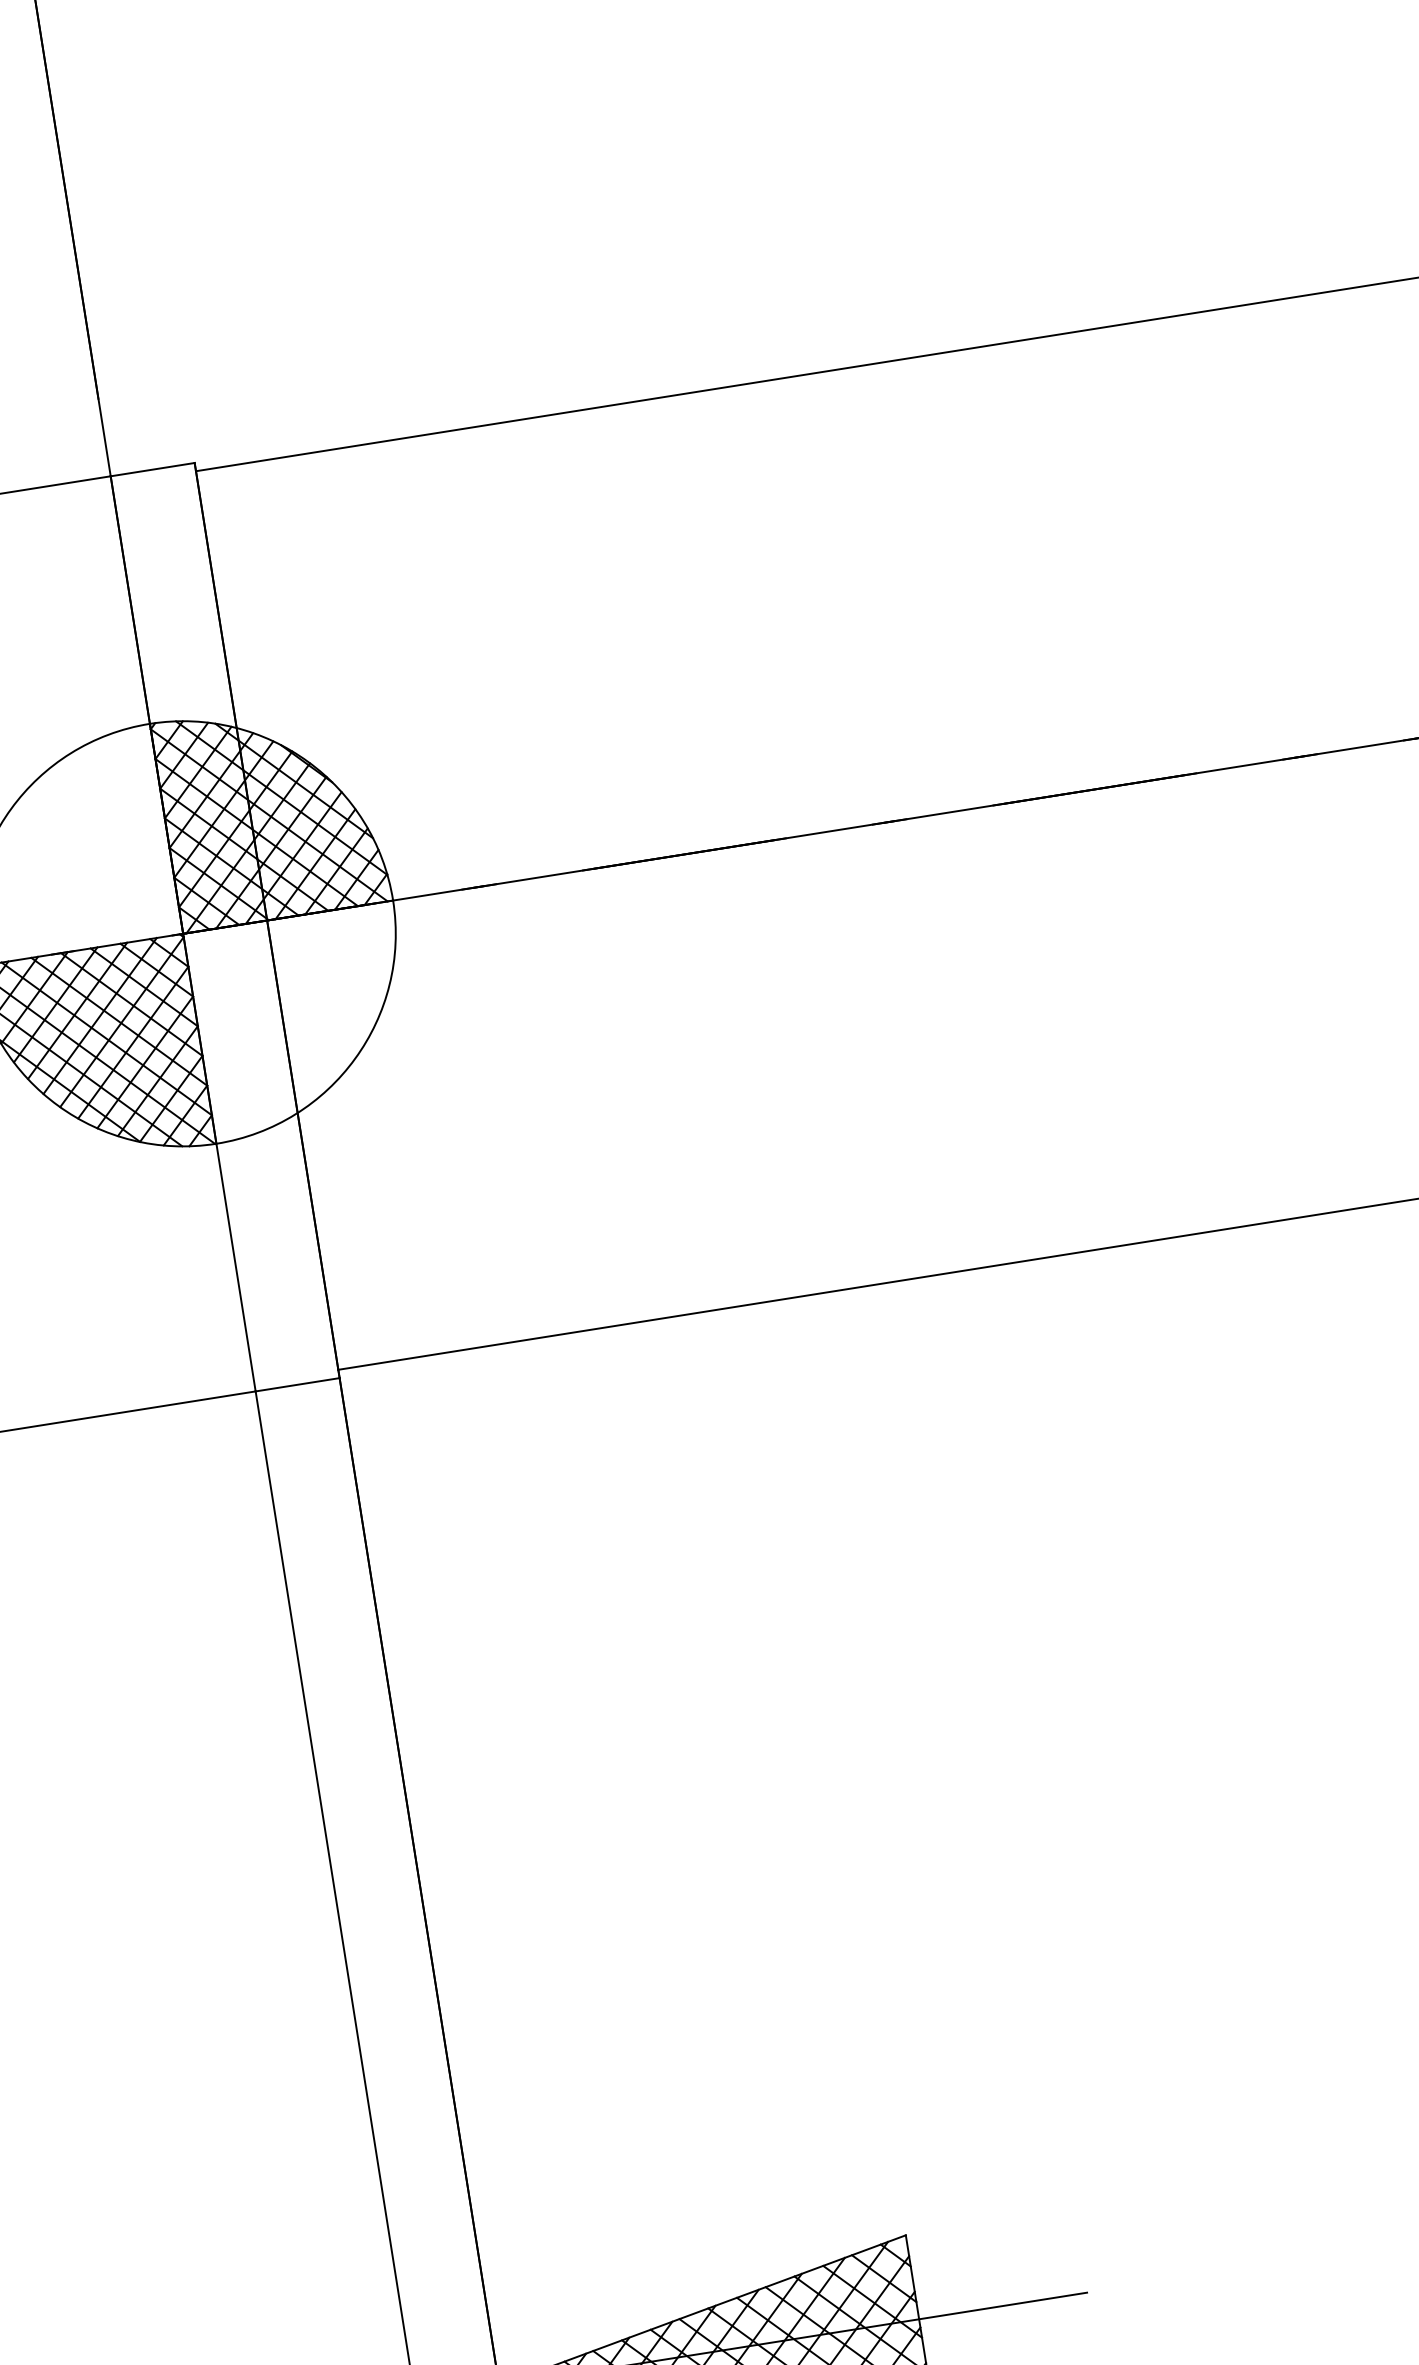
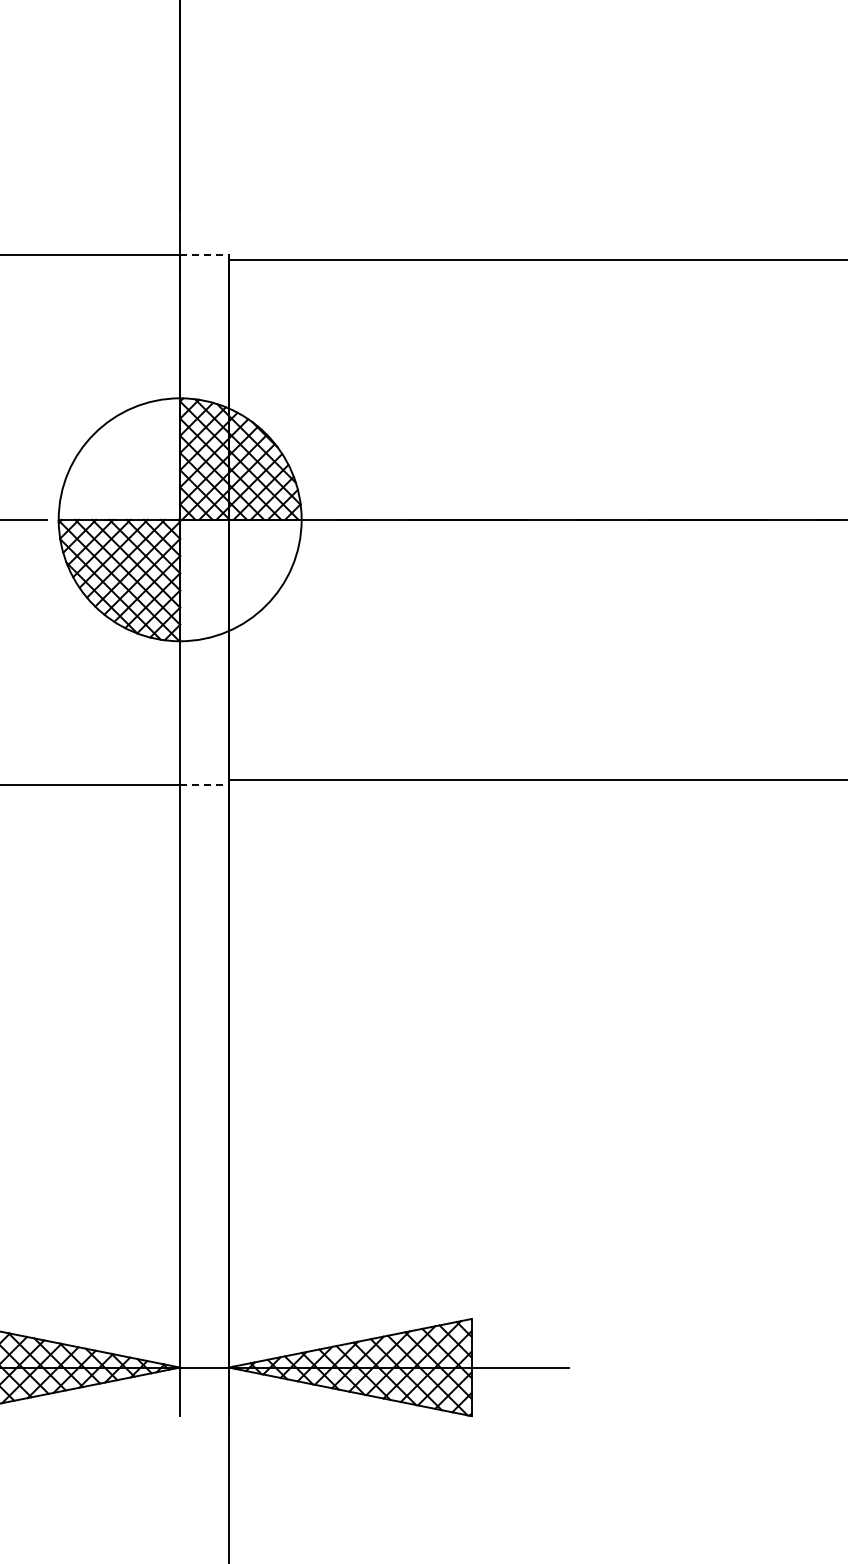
line: (152, 470) -> (204, 255), solid -> dashed
line: (297, 1384) -> (204, 784), solid -> dashed

